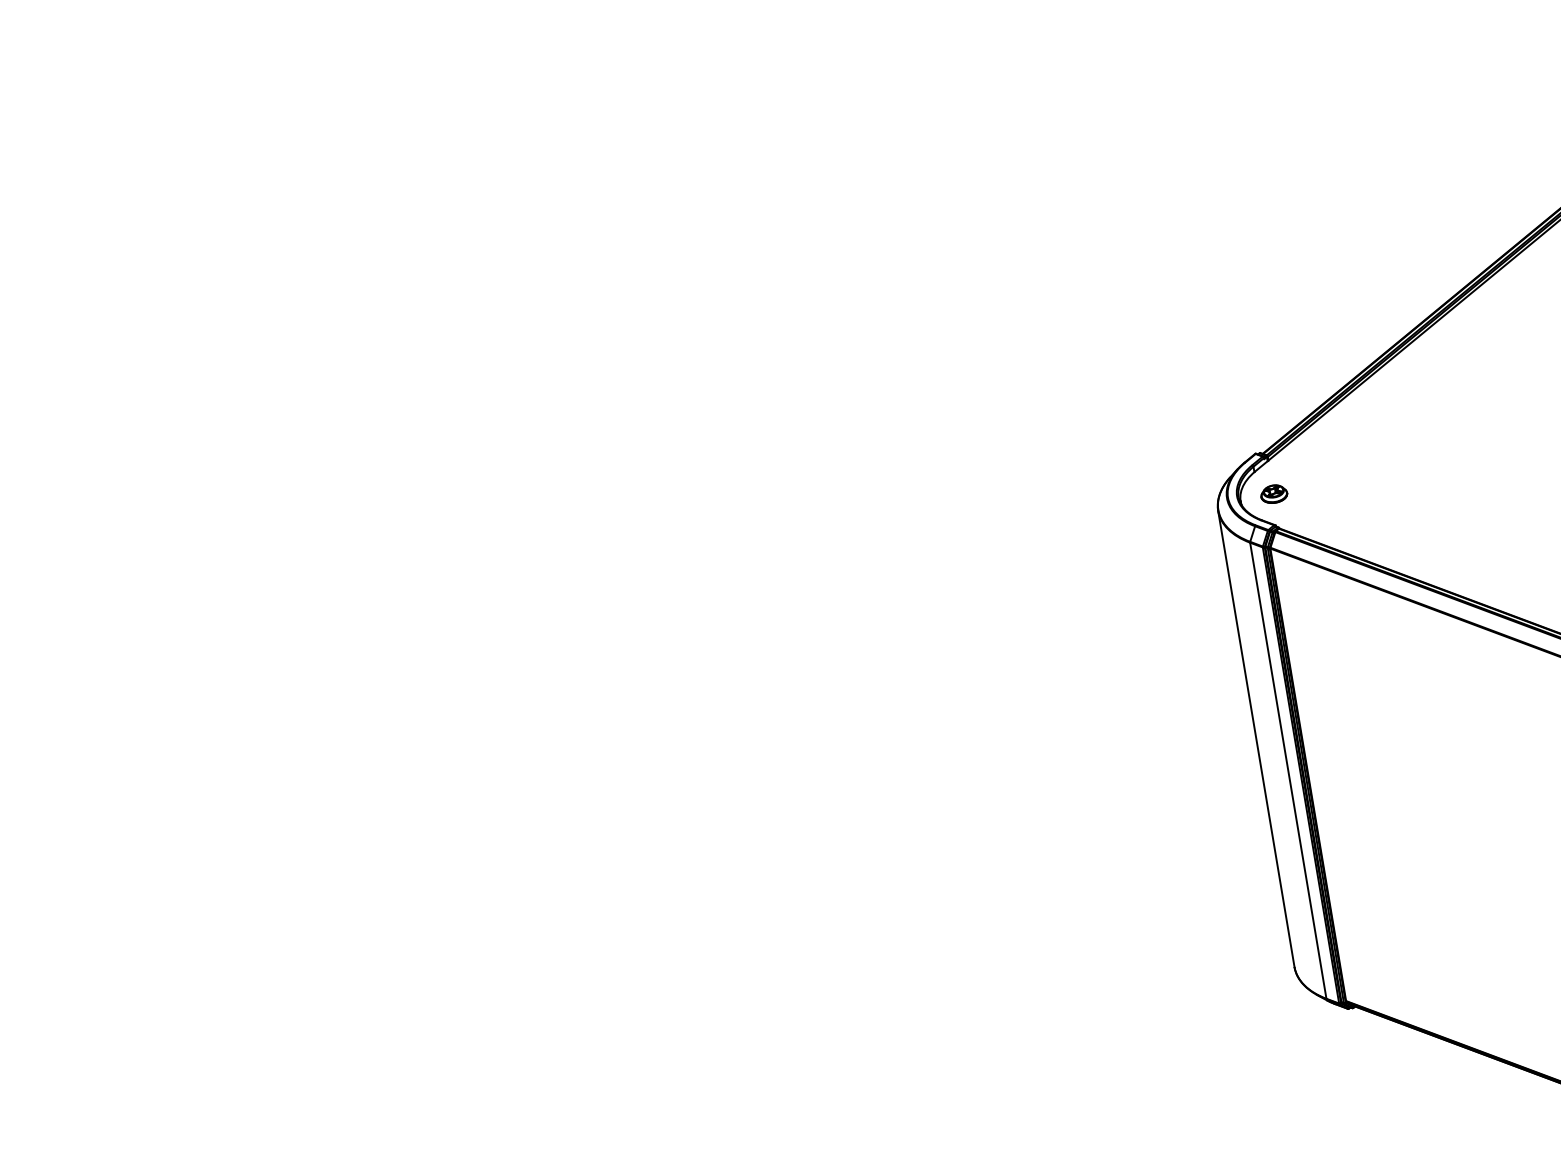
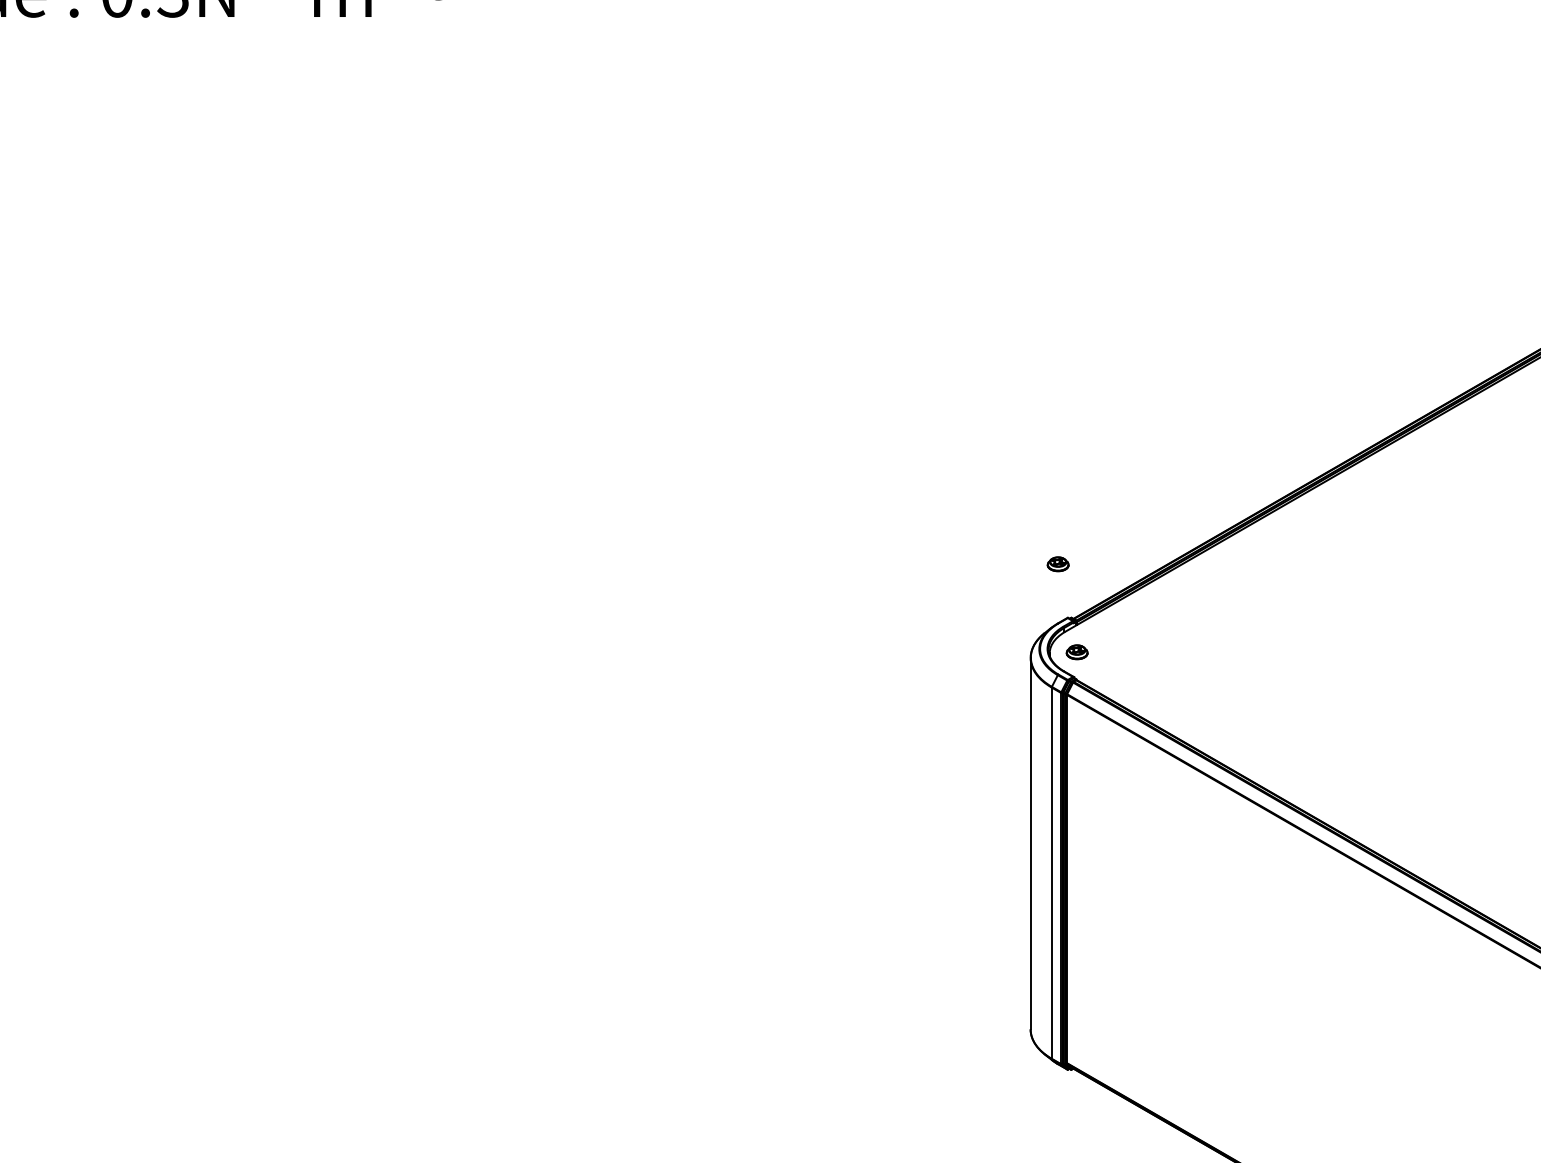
part: (1231, 390) -> (1057, 564), added

